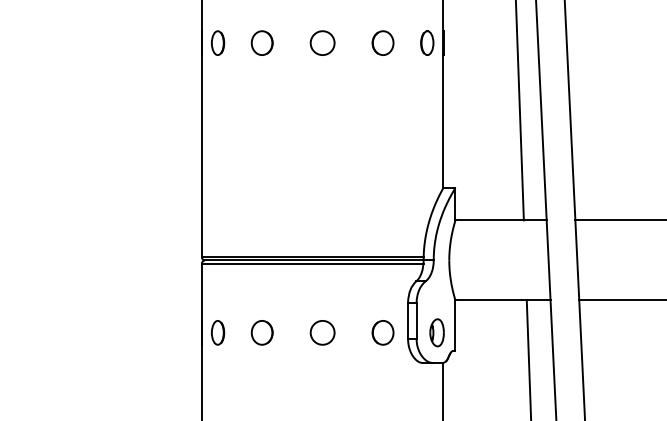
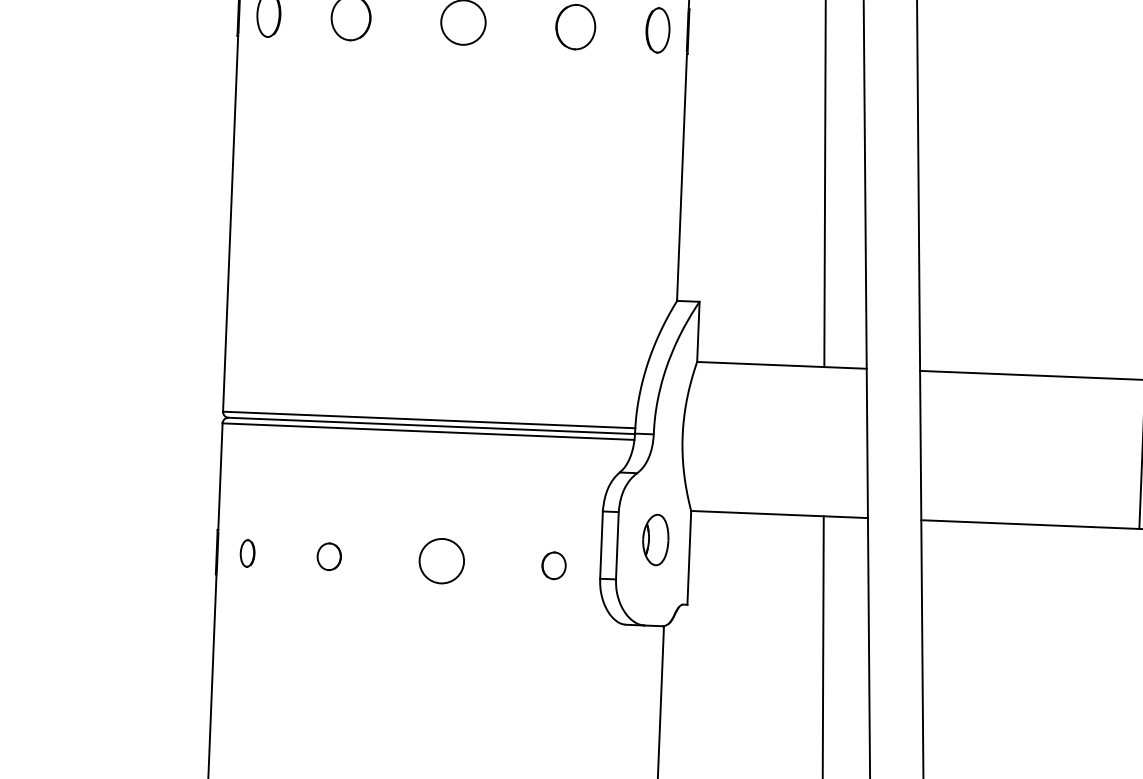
part: (218, 332) -> (248, 552), size x0.6
part: (261, 332) -> (328, 555), size x0.6
part: (382, 332) -> (553, 565), size x0.6
part: (436, 332) -> (654, 539), moved

